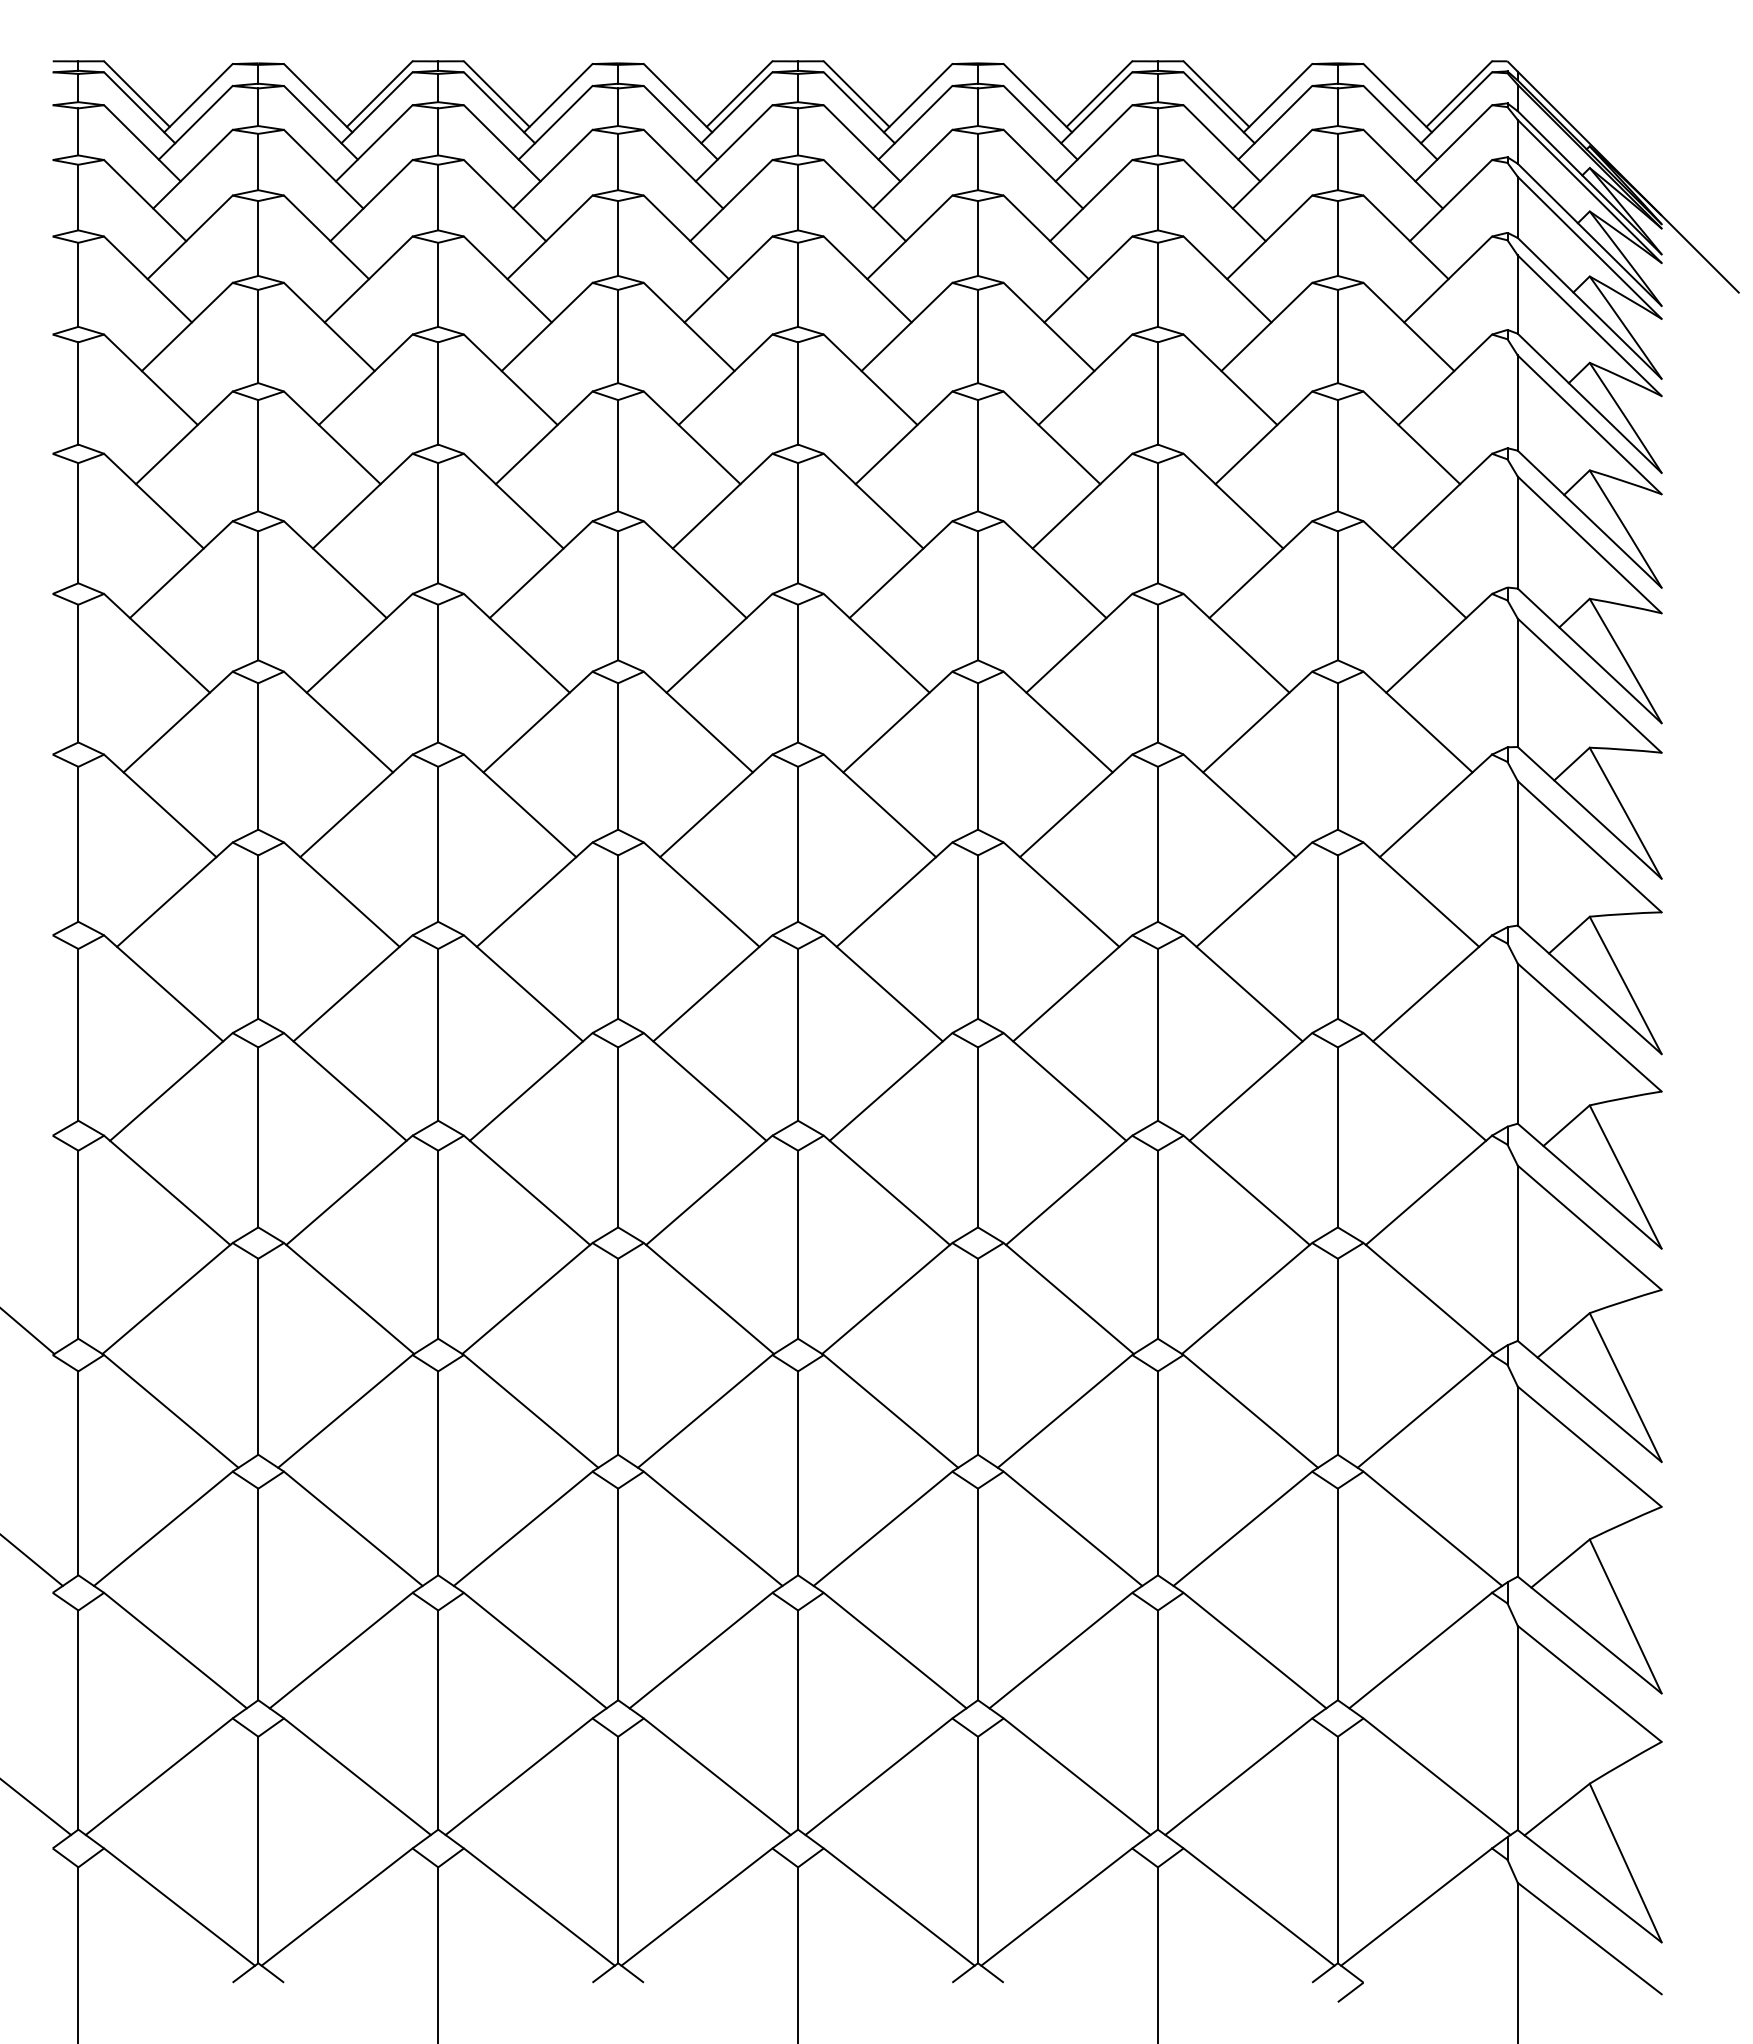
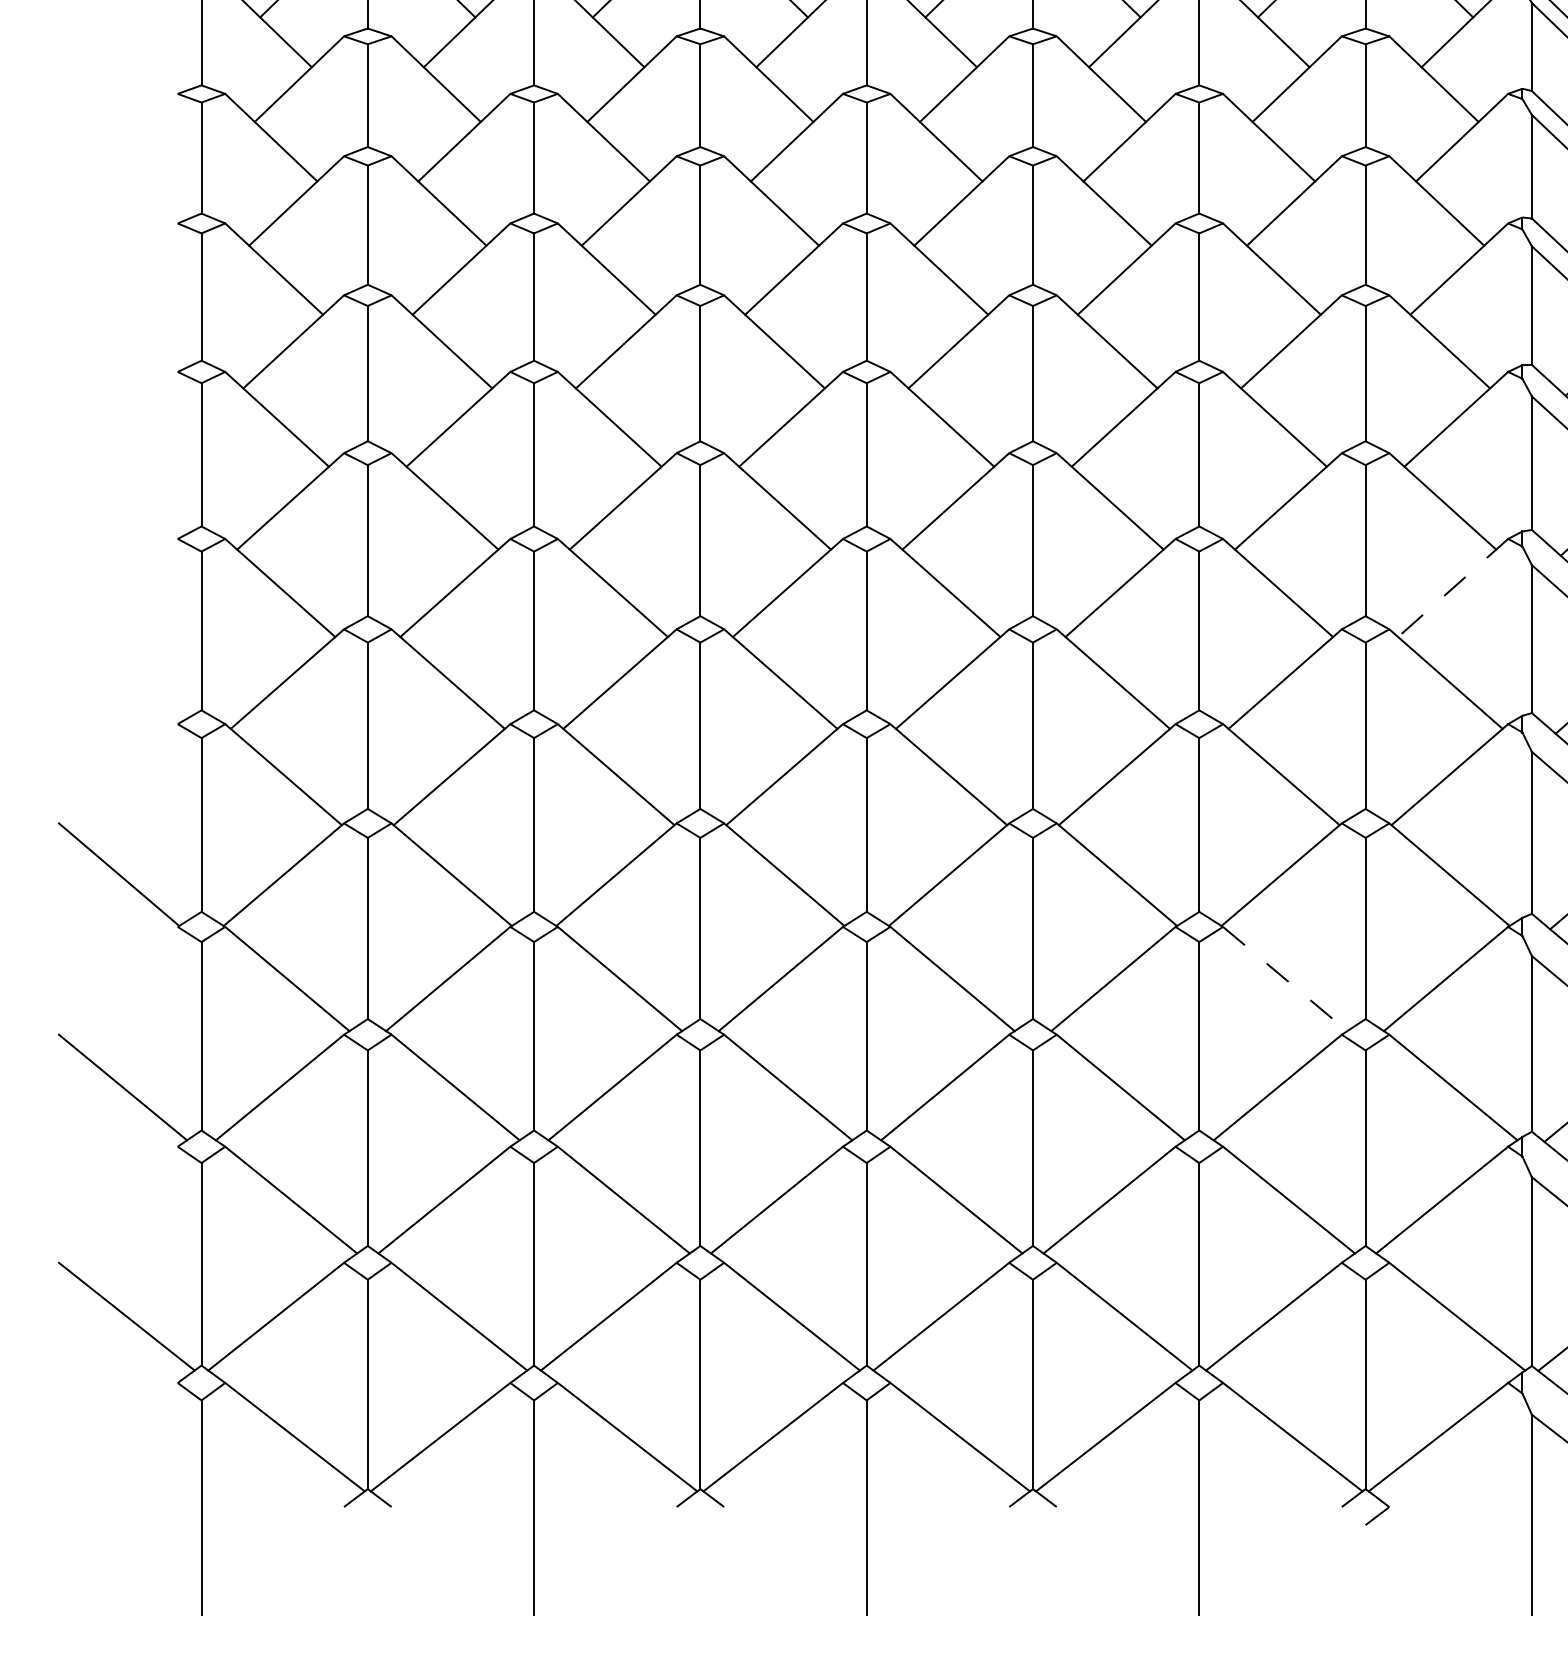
line: (1432, 988) -> (1453, 588), solid -> dashed
line: (1250, 1411) -> (1284, 979), solid -> dashed

